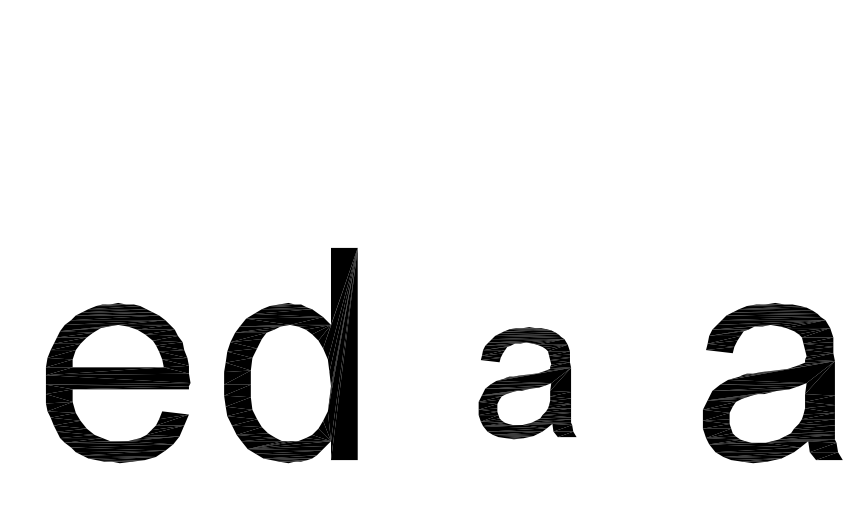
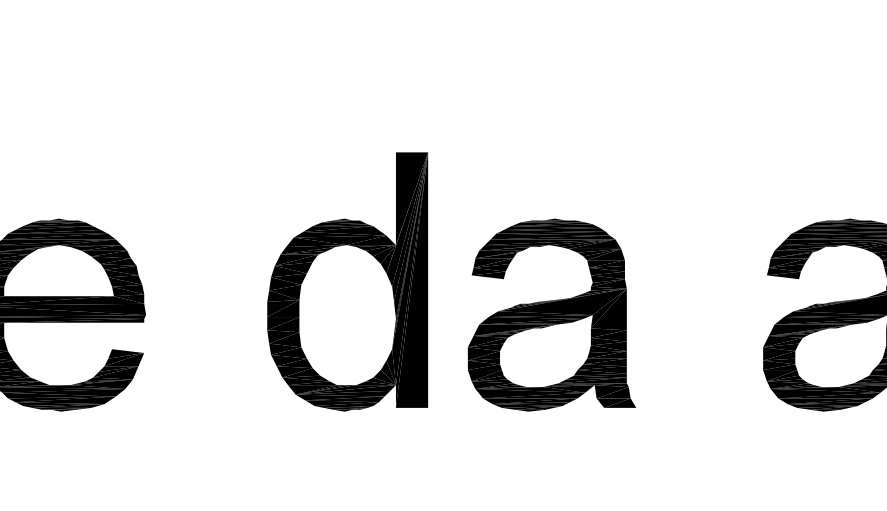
part: (290, 355) -> (347, 281), moved
part: (527, 383) -> (551, 315), size x1.43

